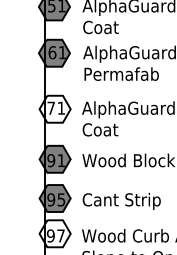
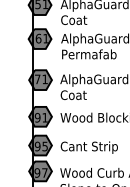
fill: (55, 109) -> (40, 80), added
fill: (55, 233) -> (40, 171), added

